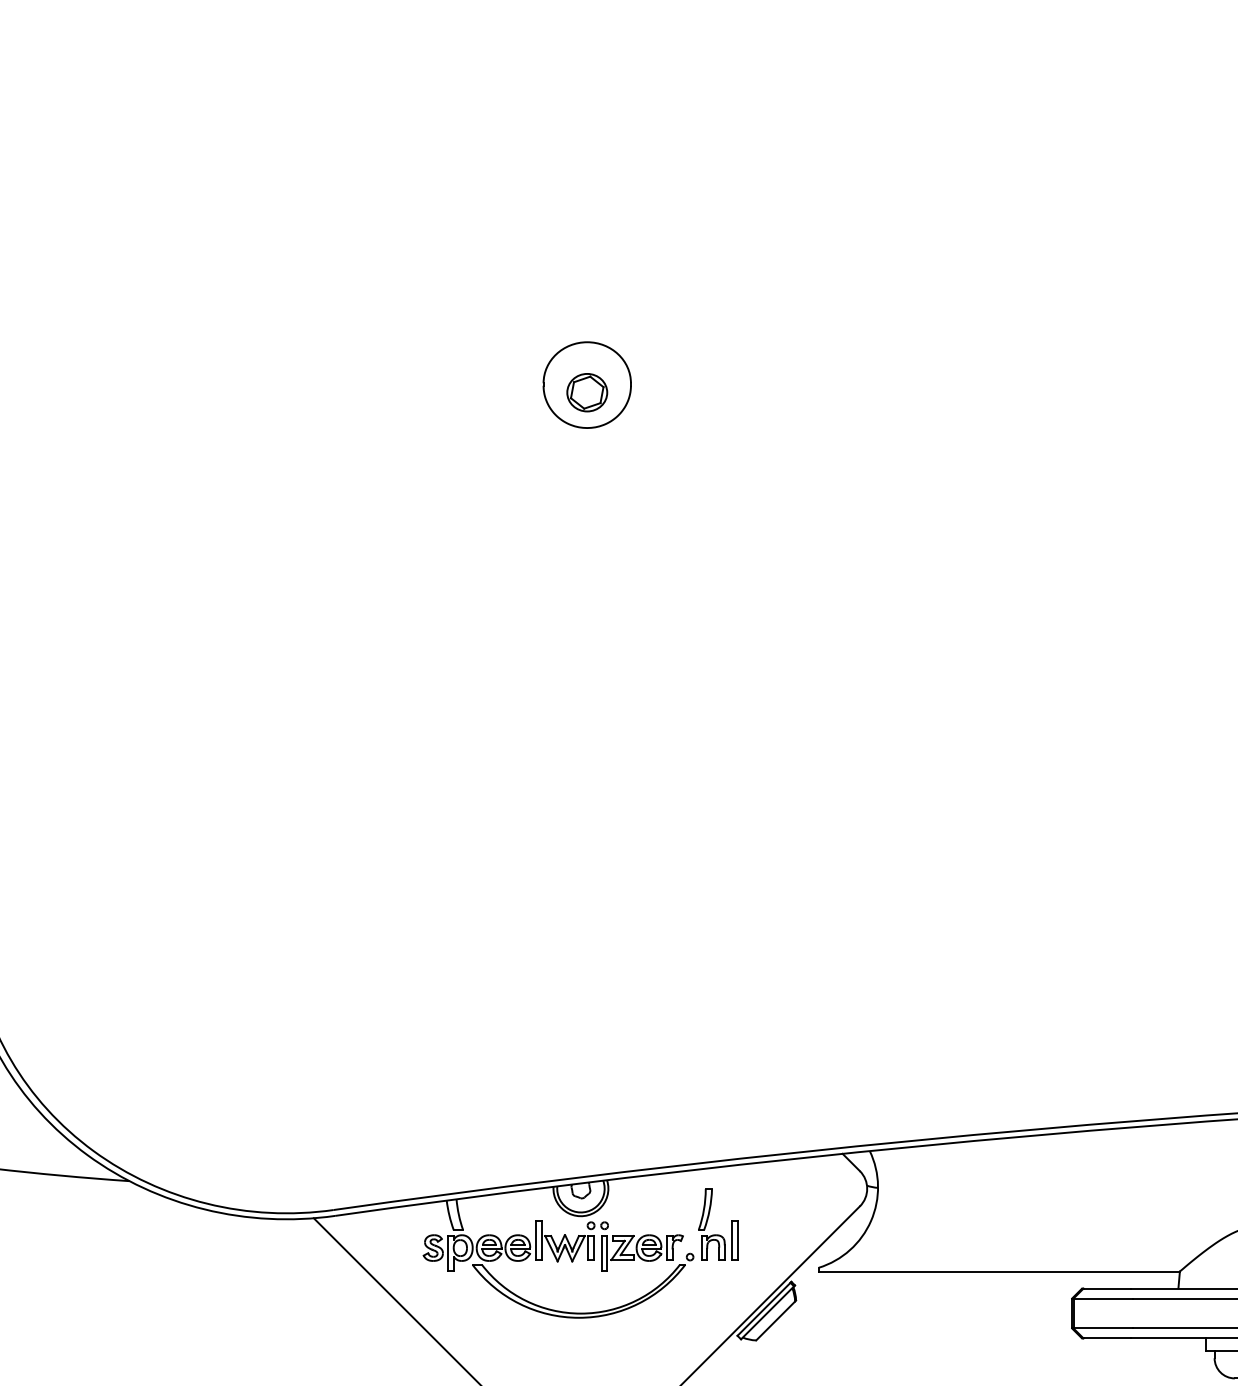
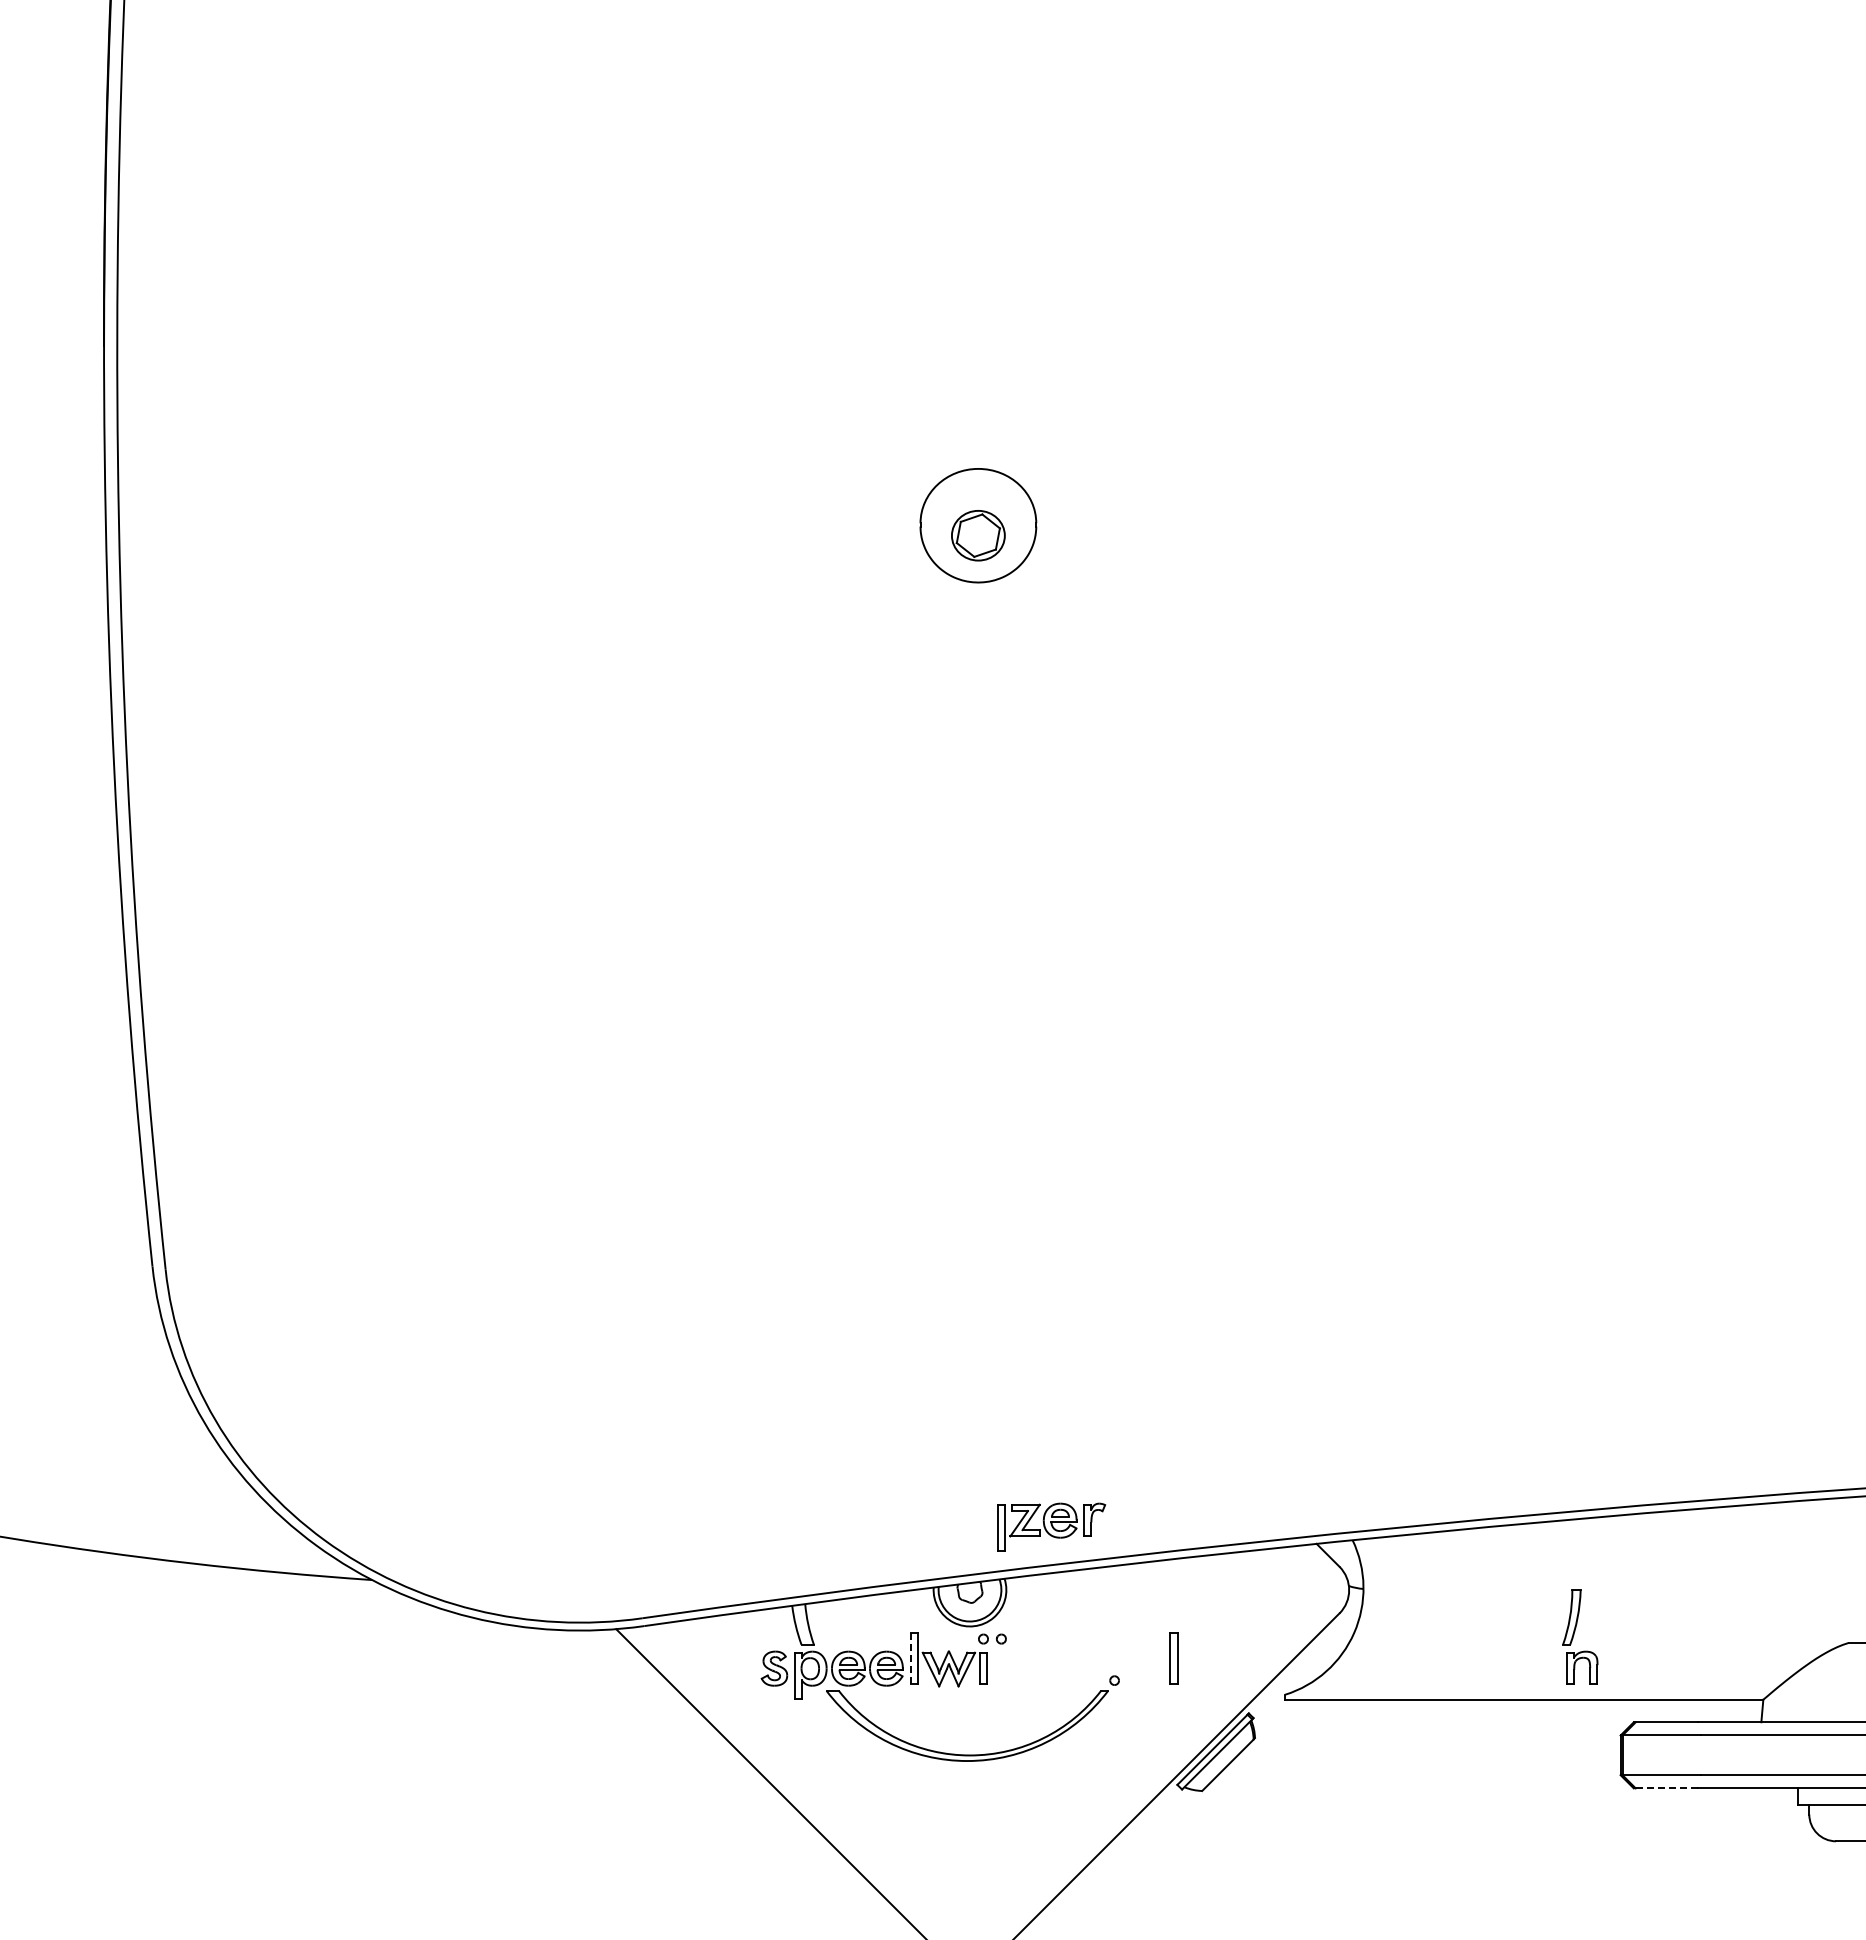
part: (707, 1223) -> (1574, 1635), moved
line: (536, 1240) -> (910, 1658), solid -> dashed
part: (642, 1252) -> (1051, 1526), moved
line: (1106, 1338) -> (1666, 1788), solid -> dashed

